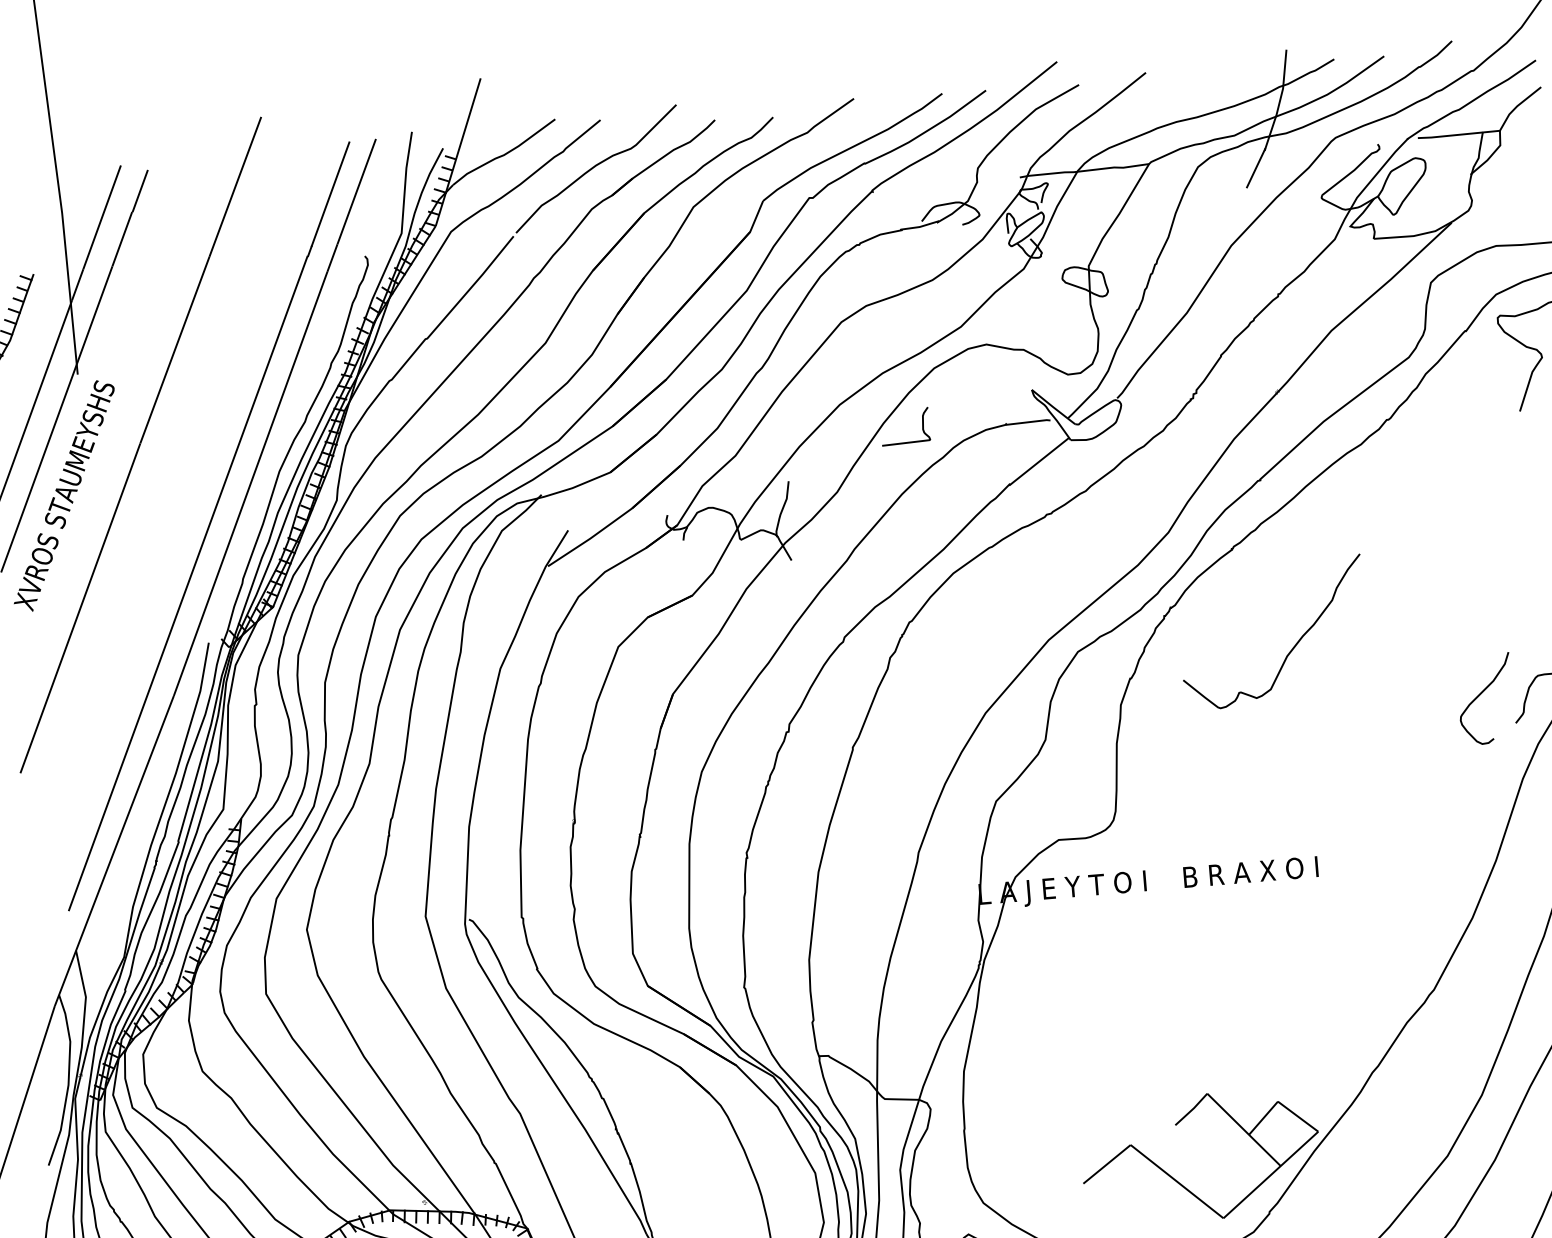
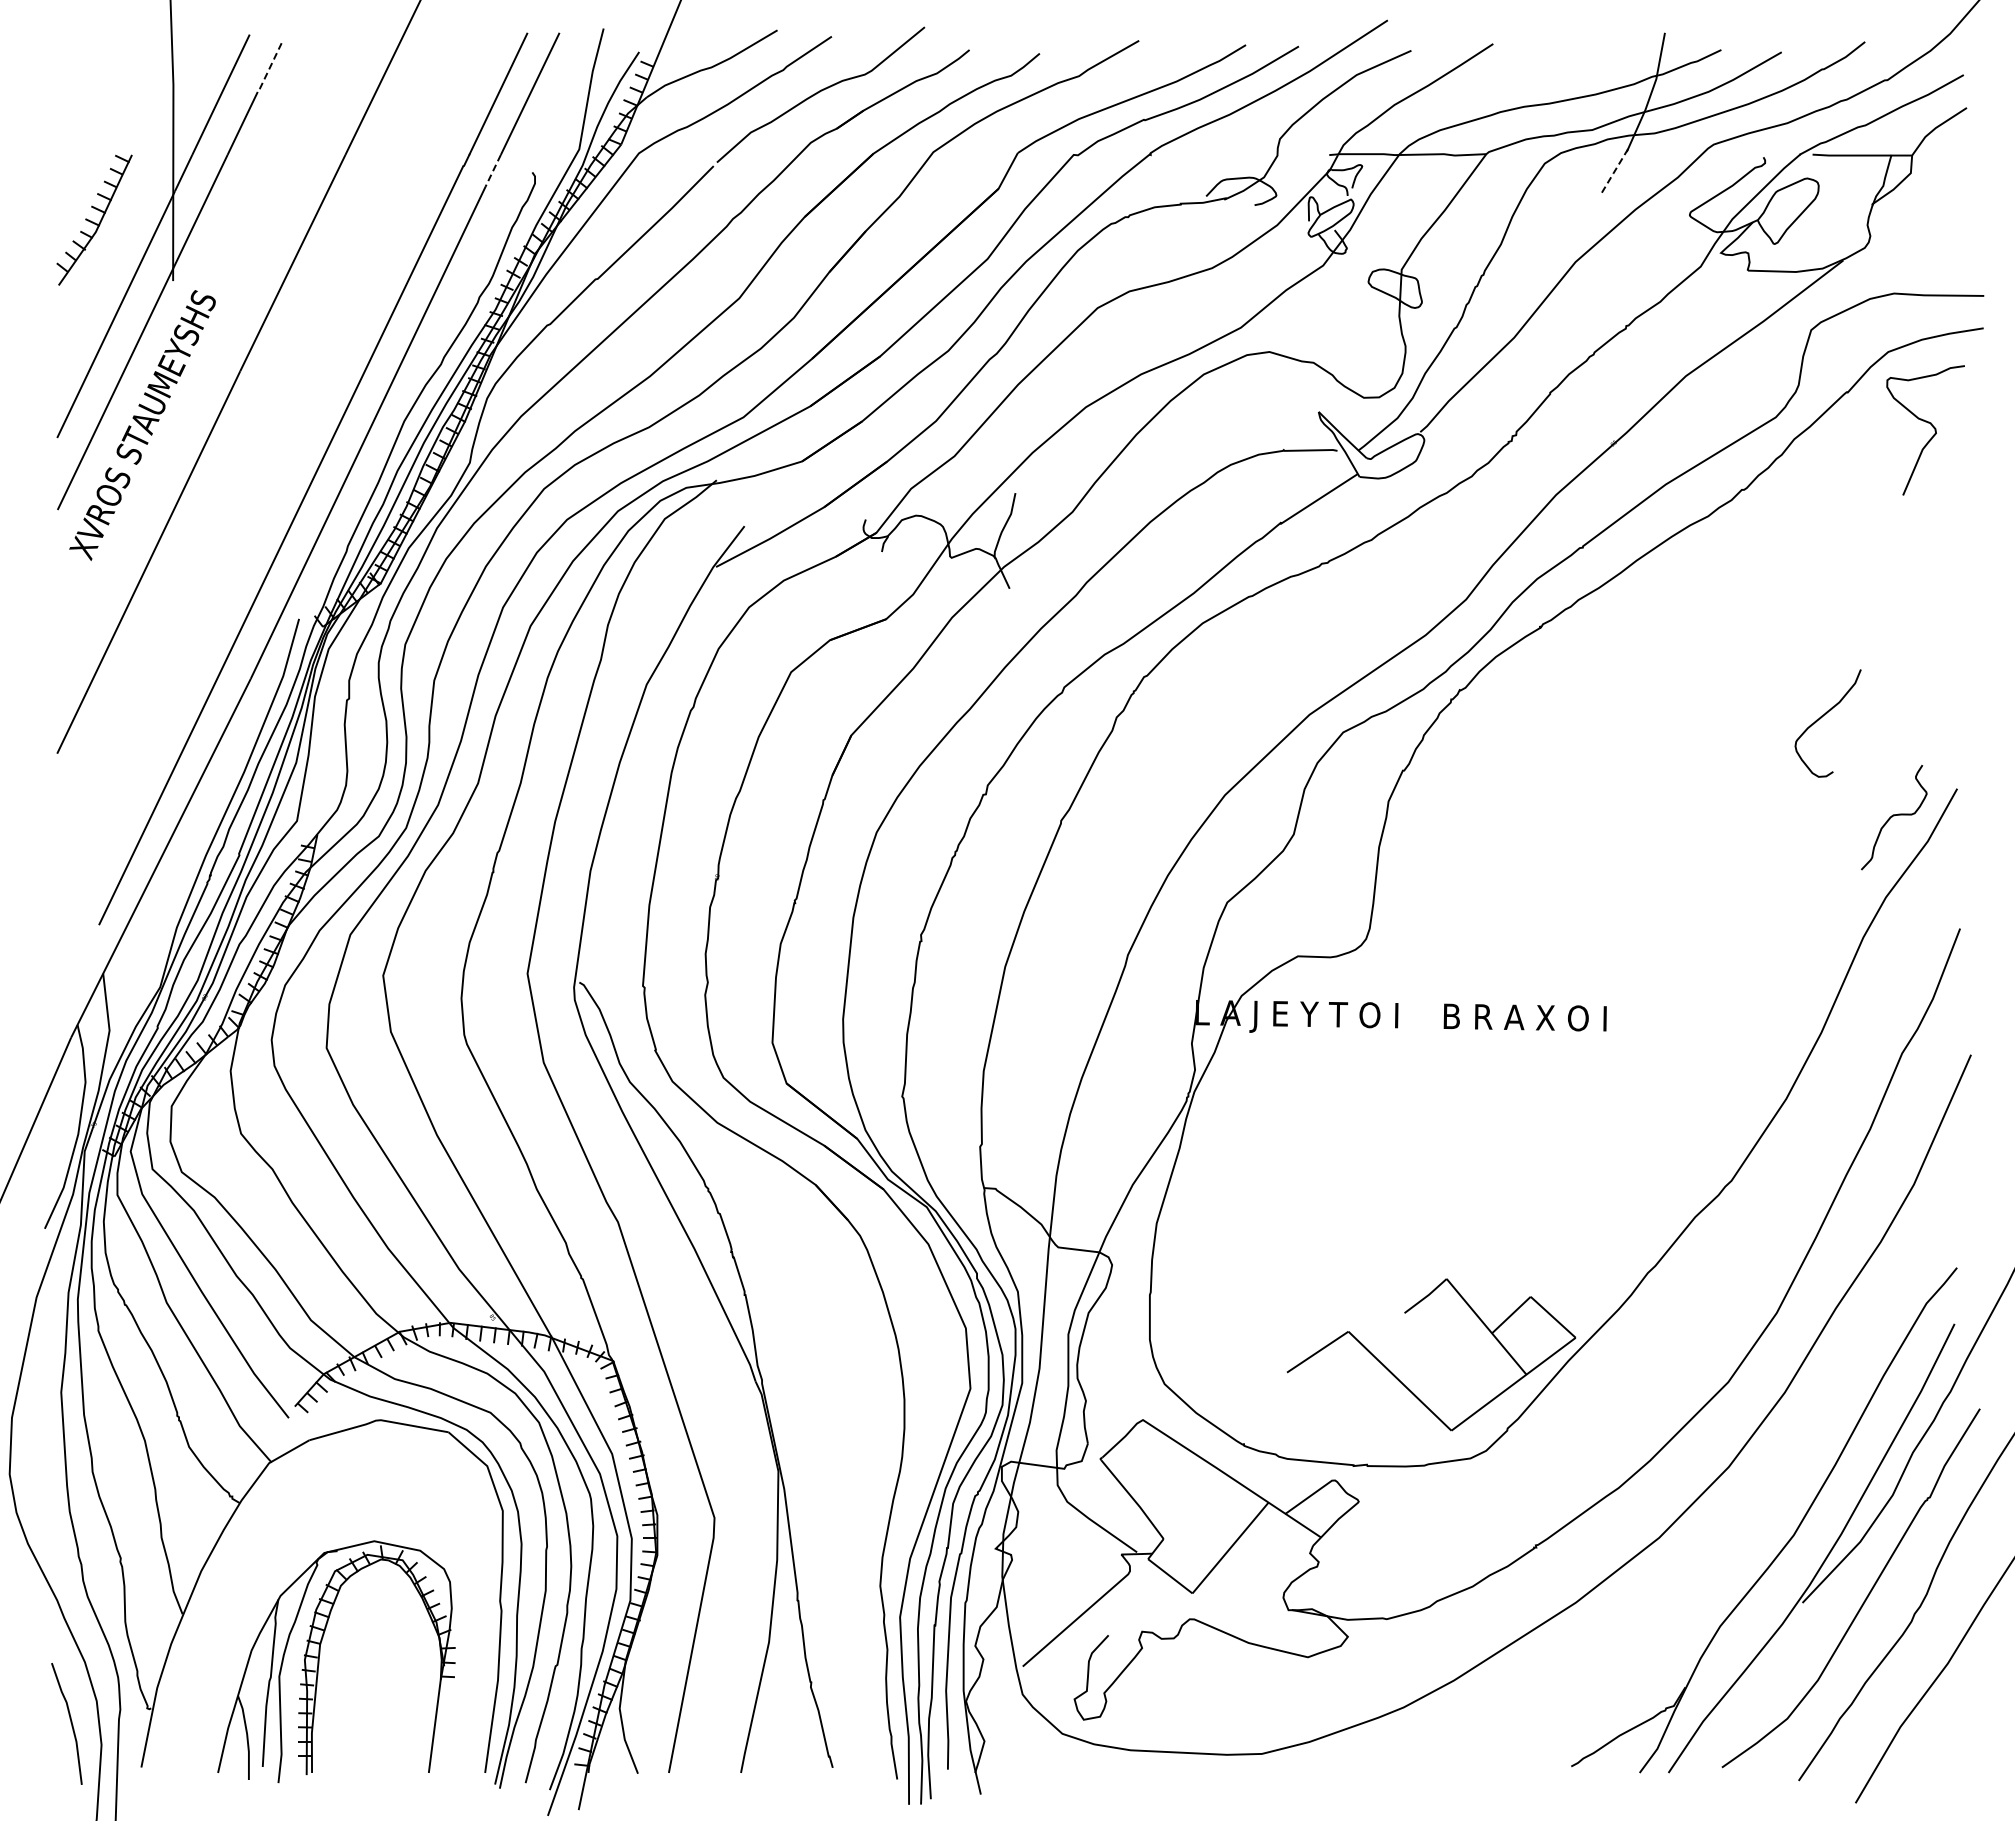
line: (1256, 168) -> (1614, 172), solid -> dashed
line: (139, 190) -> (269, 67), solid -> dashed
line: (331, 258) -> (492, 171), solid -> dashed
curve: (909, 441) -> (1165, 459), removed
curve: (1292, 648) -> (1601, 753), removed
curve: (1480, 694) -> (1822, 717), moved

